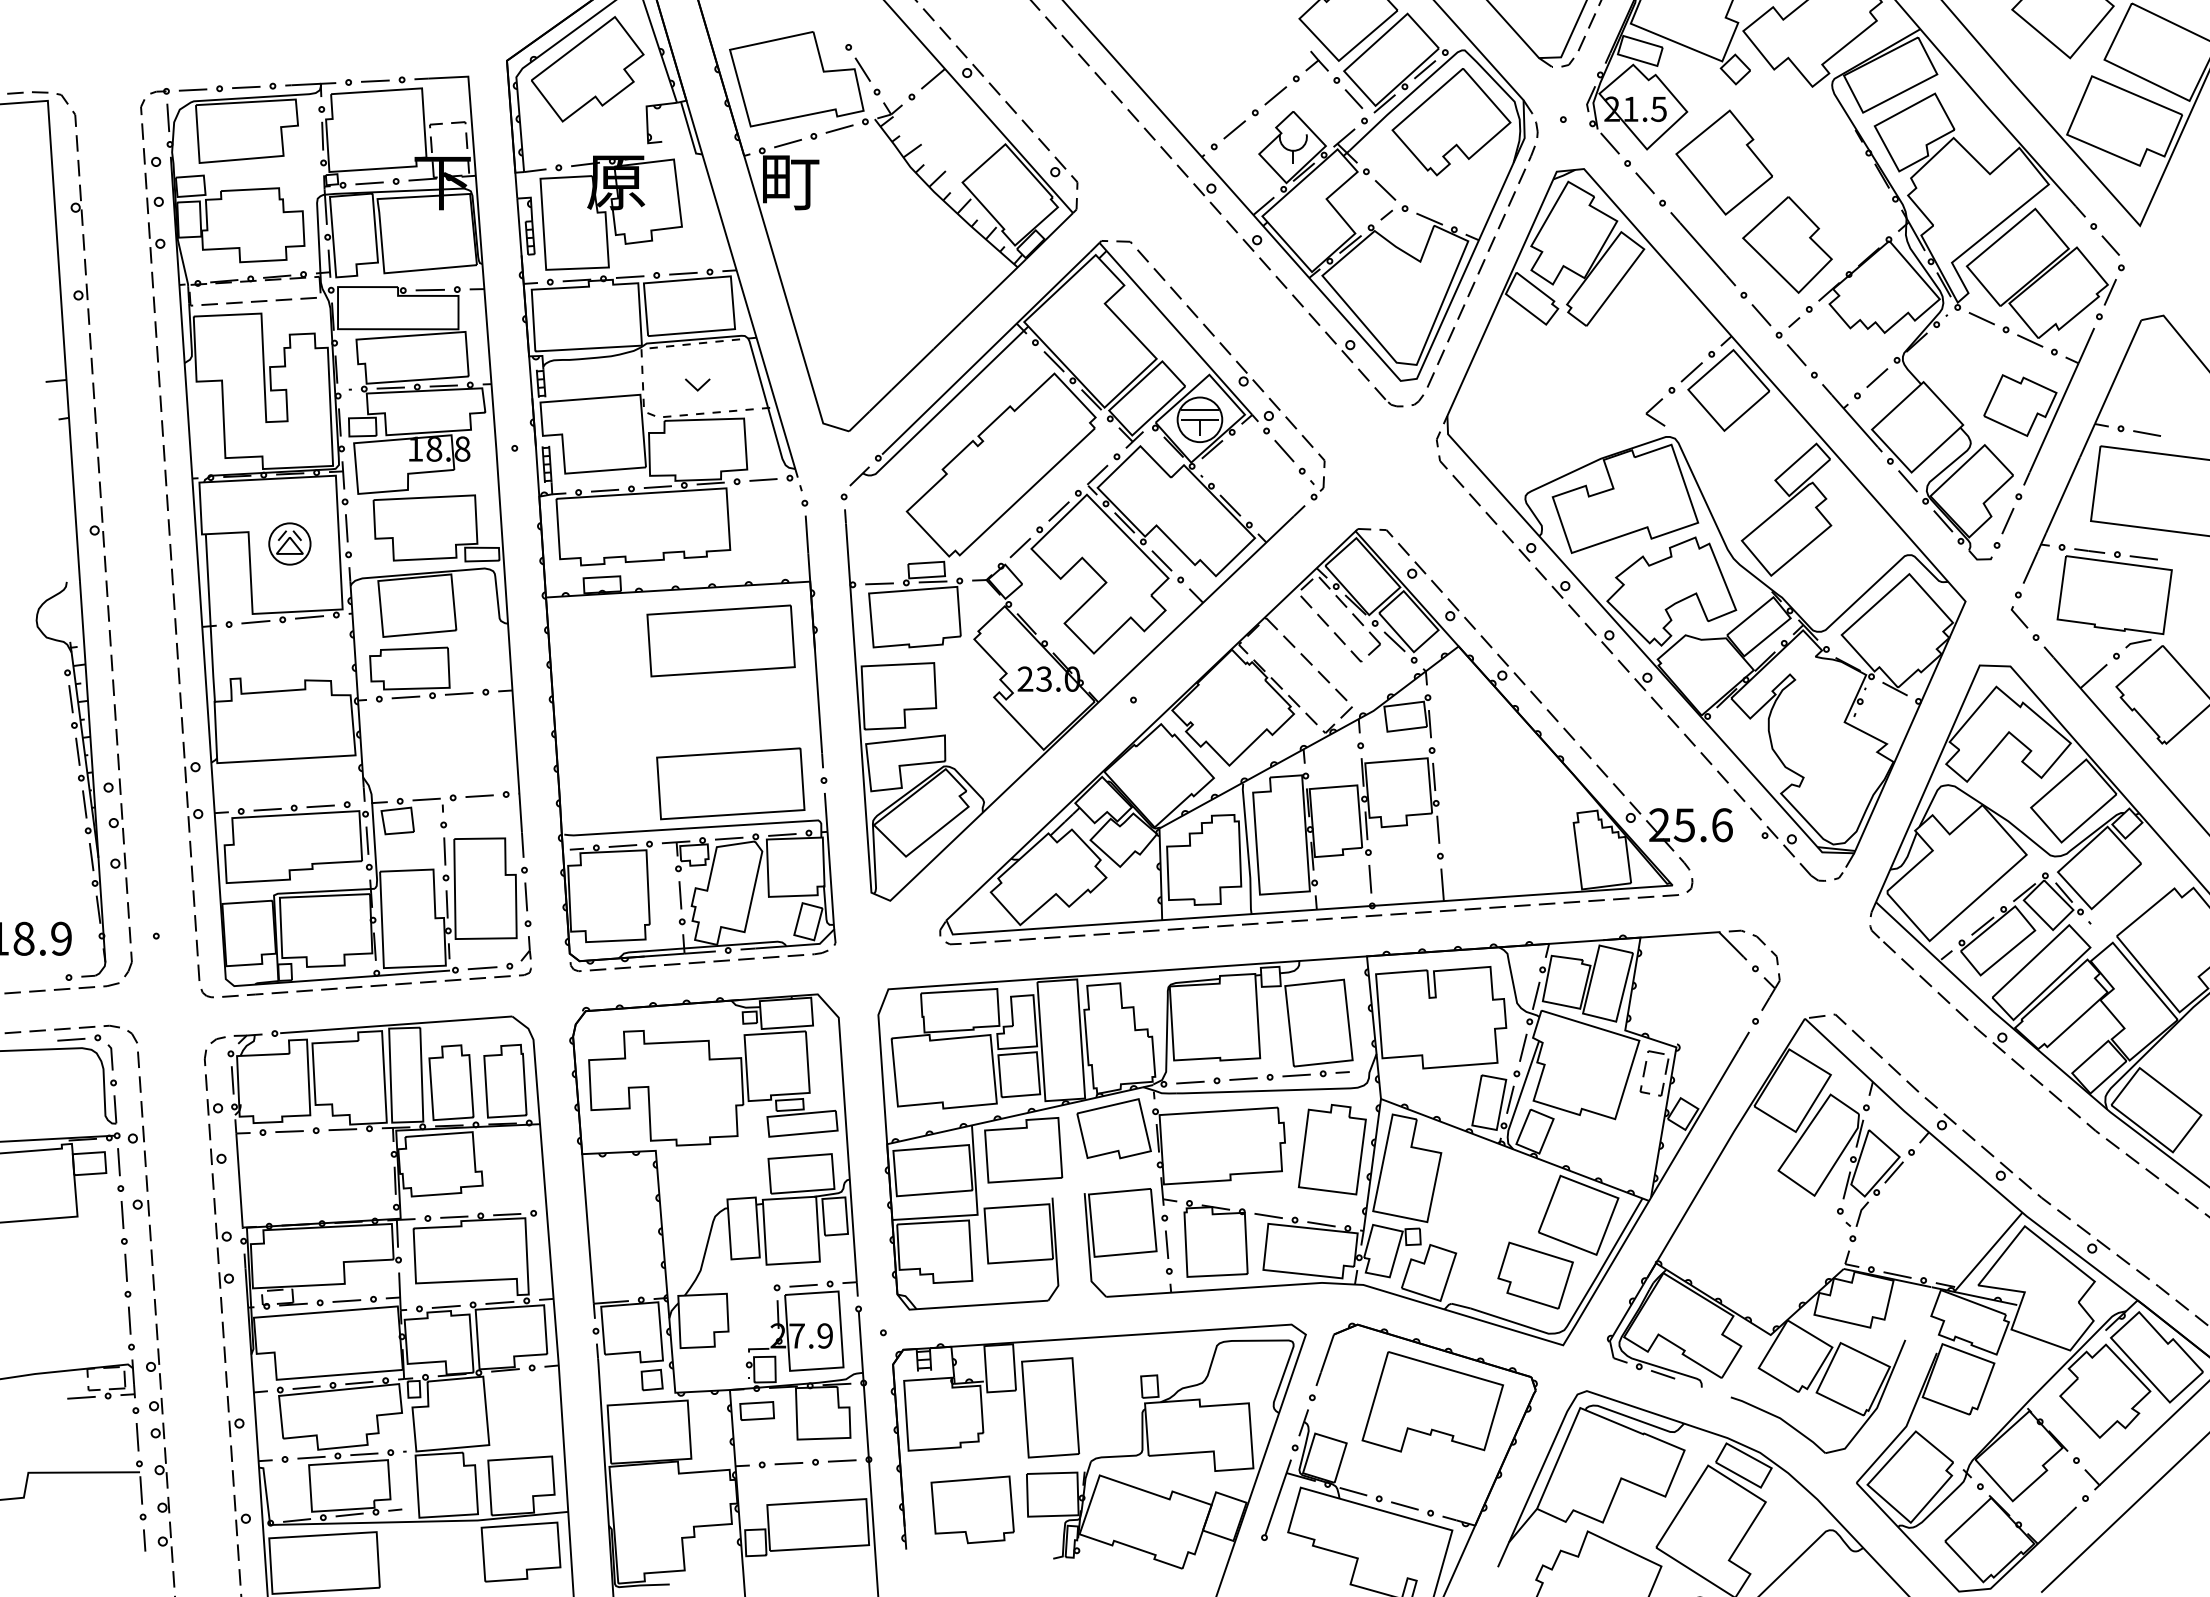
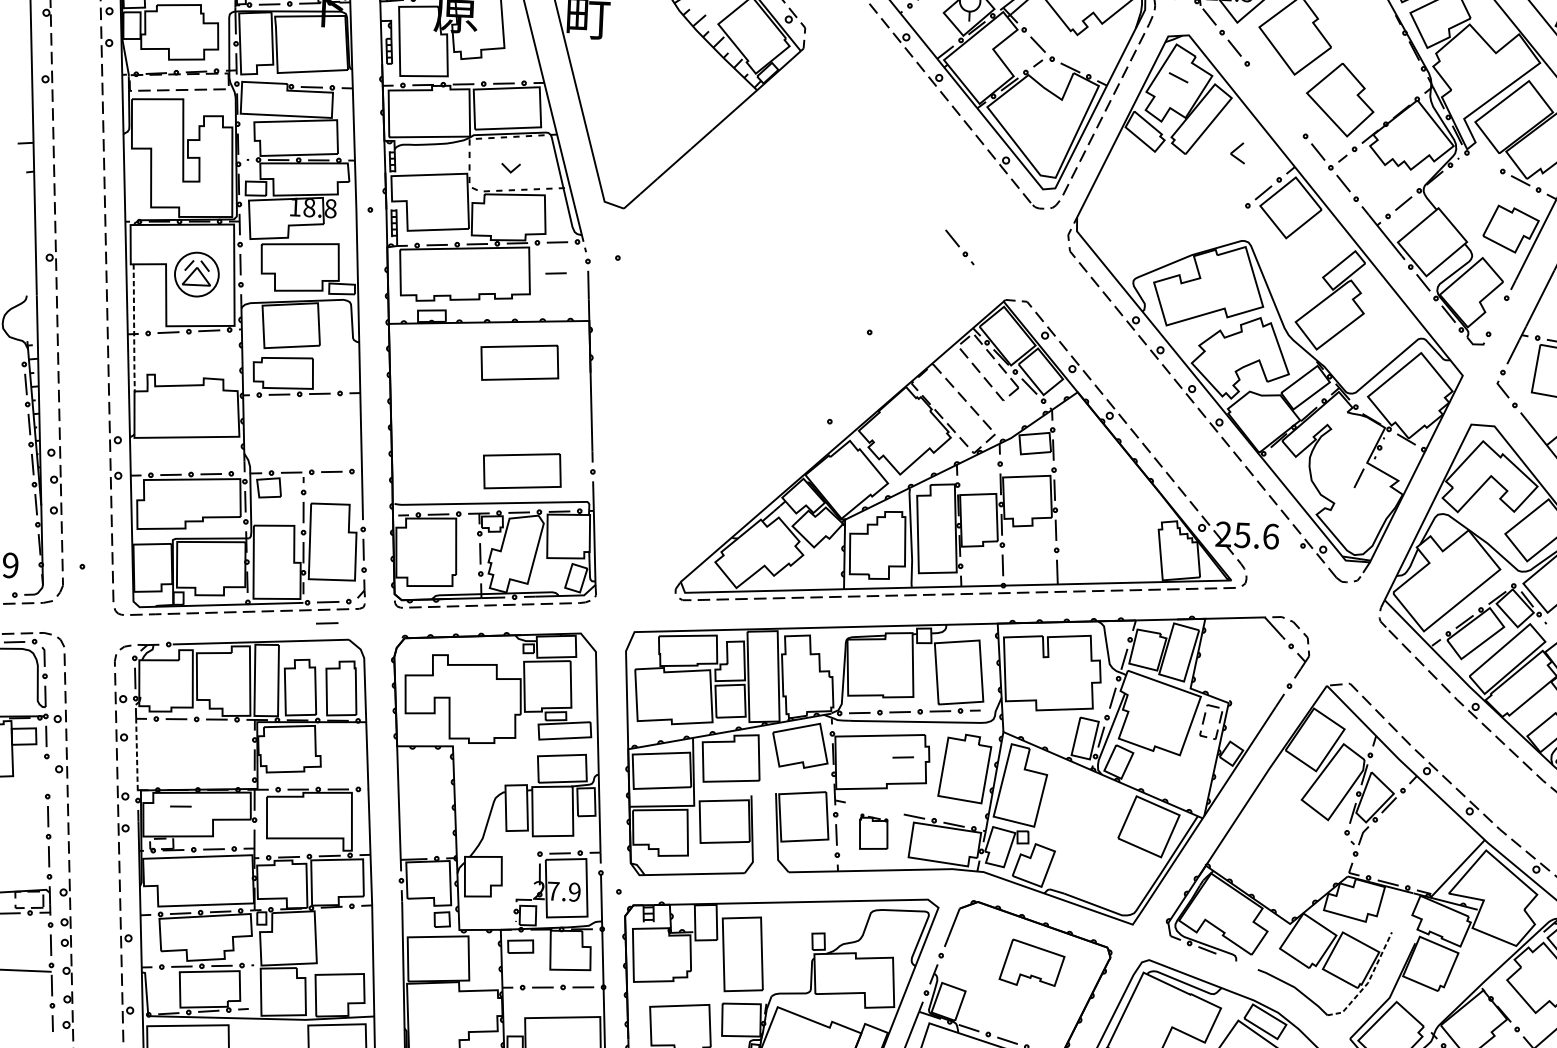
line: (1703, 249) -> (1276, 100), removed
line: (1981, 318) -> (1178, 77), moved
part: (1655, 412) -> (1237, 153), moved
line: (763, 520) -> (556, 273), added
line: (2007, 521) -> (1358, 478), moved
part: (289, 543) -> (196, 274), size x1.4
part: (1088, 565) -> (800, 318), removed
line: (210, 619) -> (134, 329), solid -> dashed
part: (720, 640) -> (519, 362), size x0.7
part: (730, 783) -> (522, 470), size x0.7
line: (482, 996) -> (327, 623), added
line: (1250, 1138) -> (903, 757), added
line: (239, 1180) -> (136, 754), solid -> dashed
line: (122, 1214) -> (47, 776), removed
part: (1215, 1238) -> (873, 831), size x0.6
line: (300, 1246) -> (180, 806), added
part: (1535, 1275) -> (1114, 870), removed
part: (1432, 1401) -> (1031, 962), size x0.6
line: (1877, 1408) -> (1368, 983), solid -> dashed

